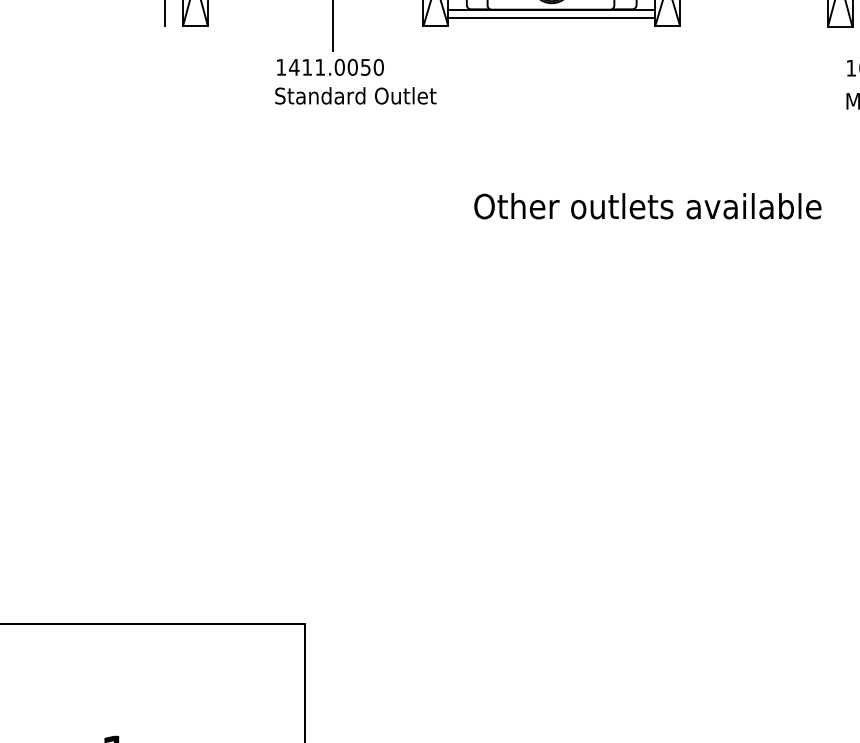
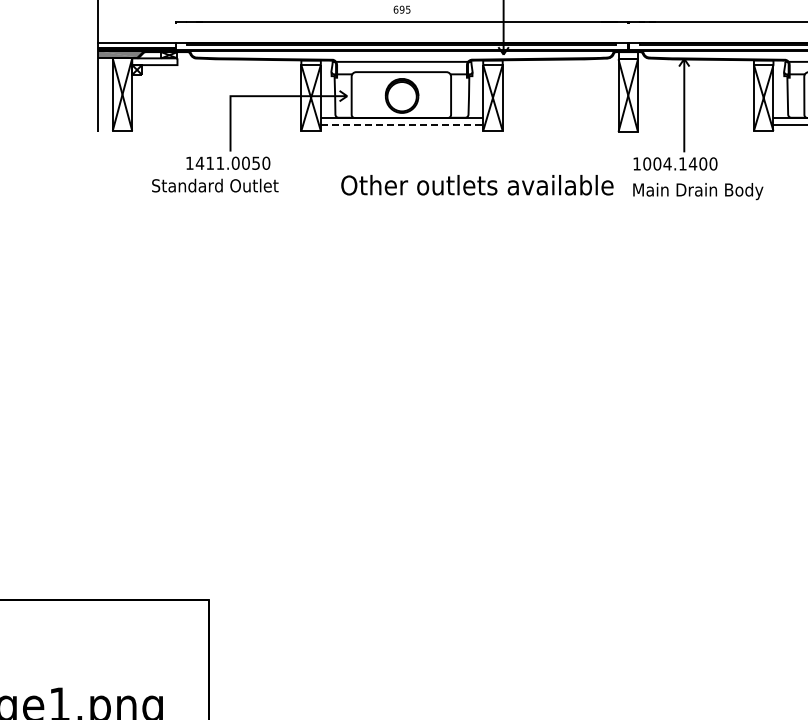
line: (552, 17) -> (402, 124), solid -> dashed
text: (356, 95) -> (215, 185), moved
text: (647, 206) -> (477, 185), moved

